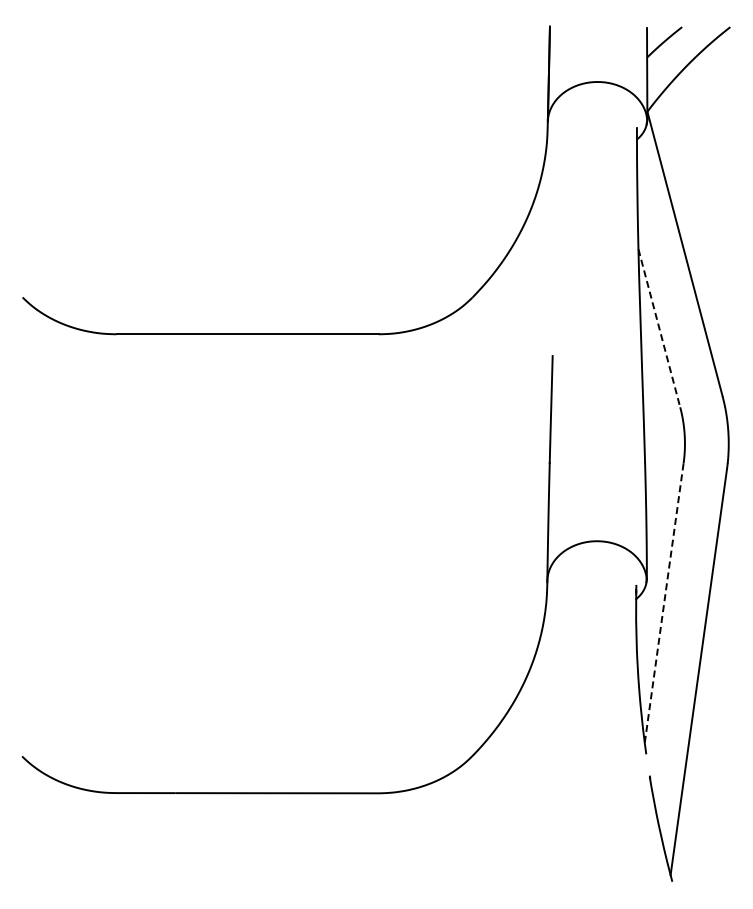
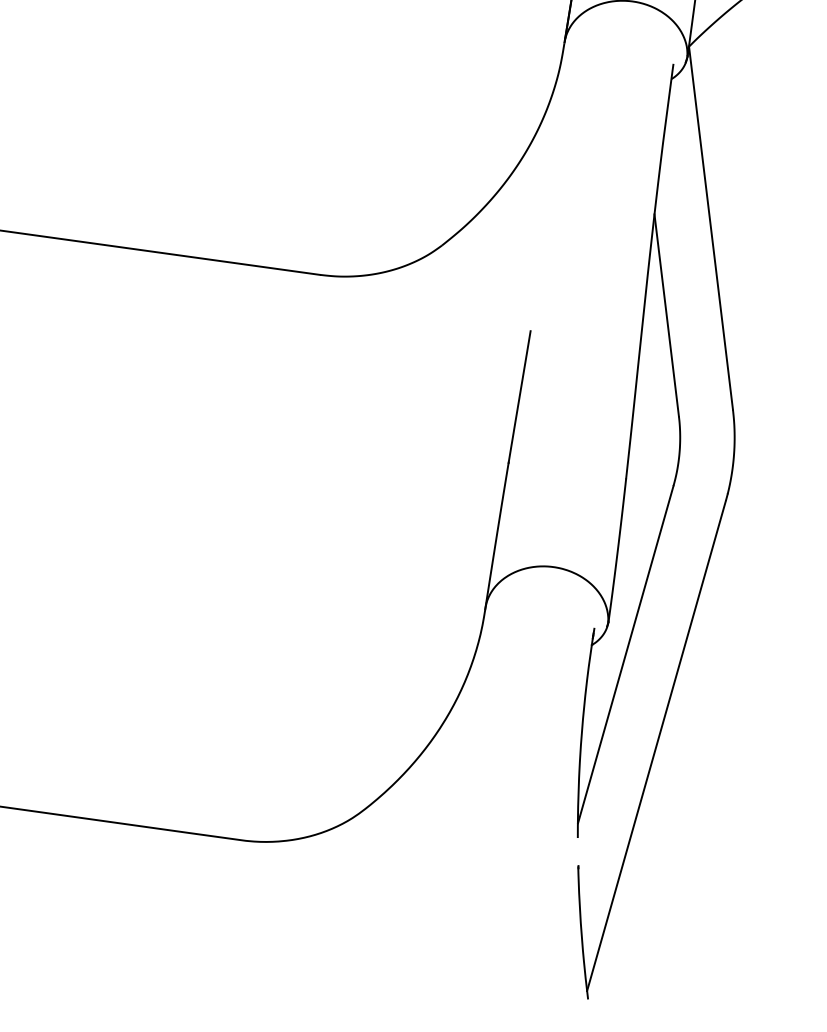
line: (659, 328) -> (666, 315), dashed -> solid
line: (664, 603) -> (626, 655), dashed -> solid

